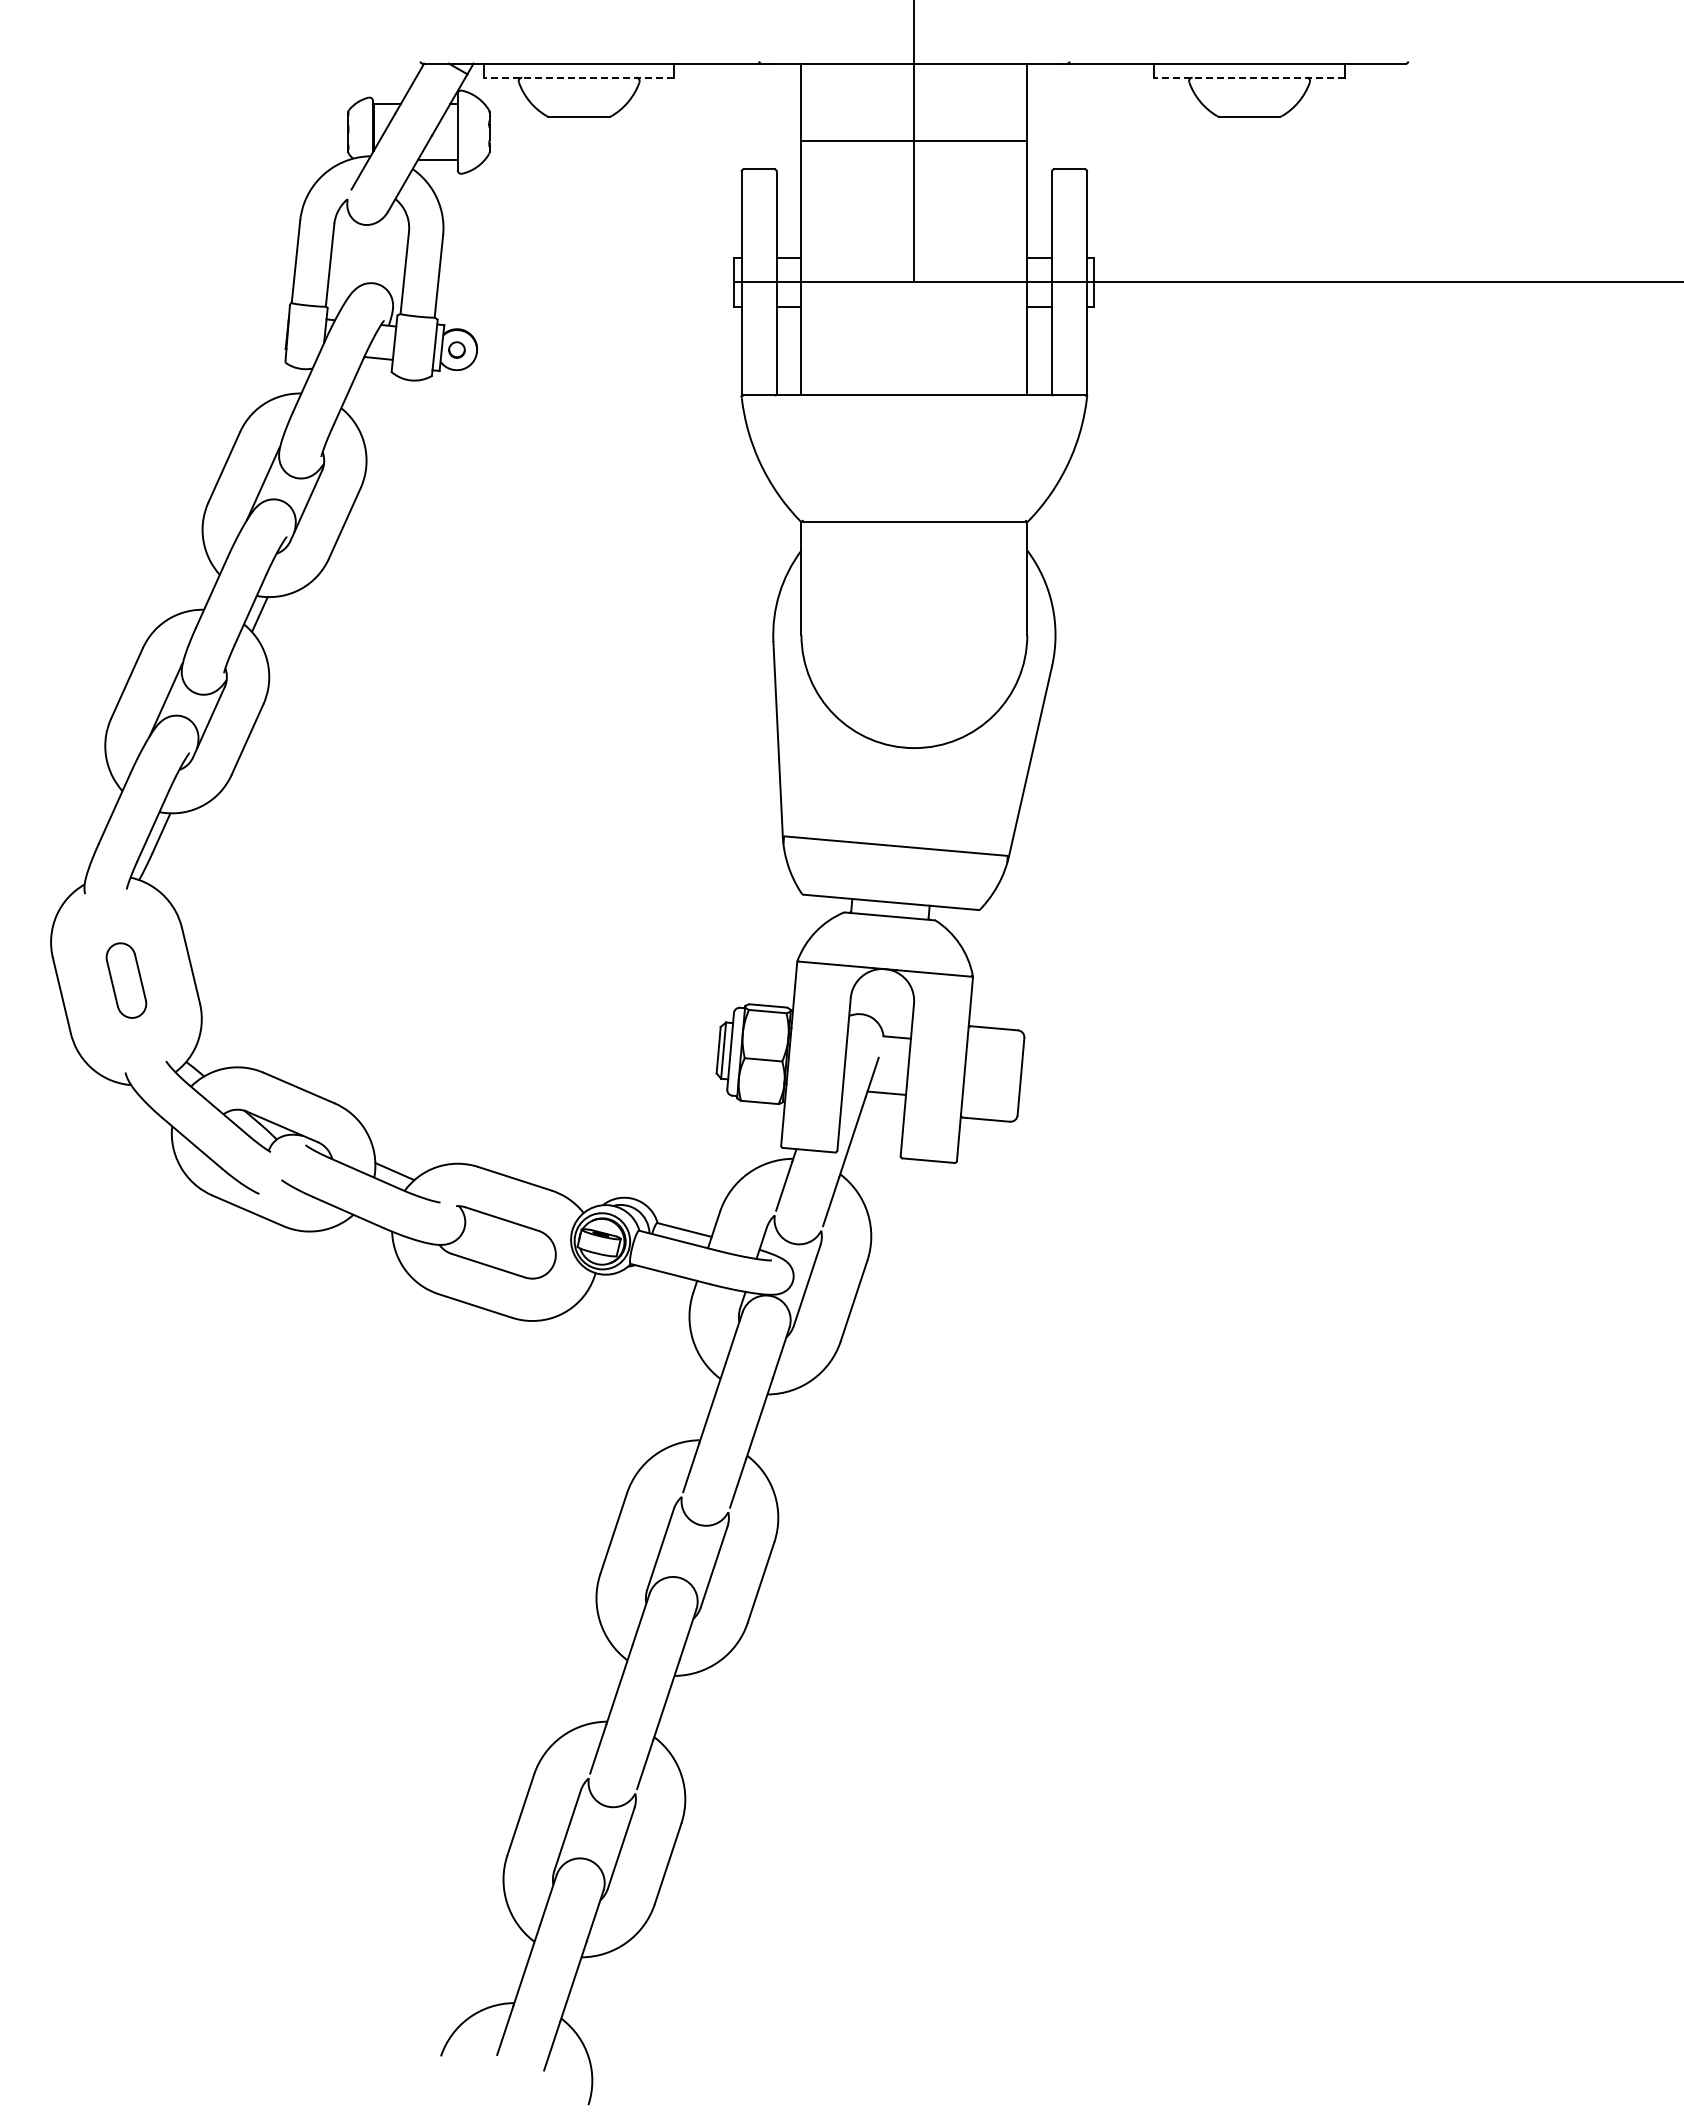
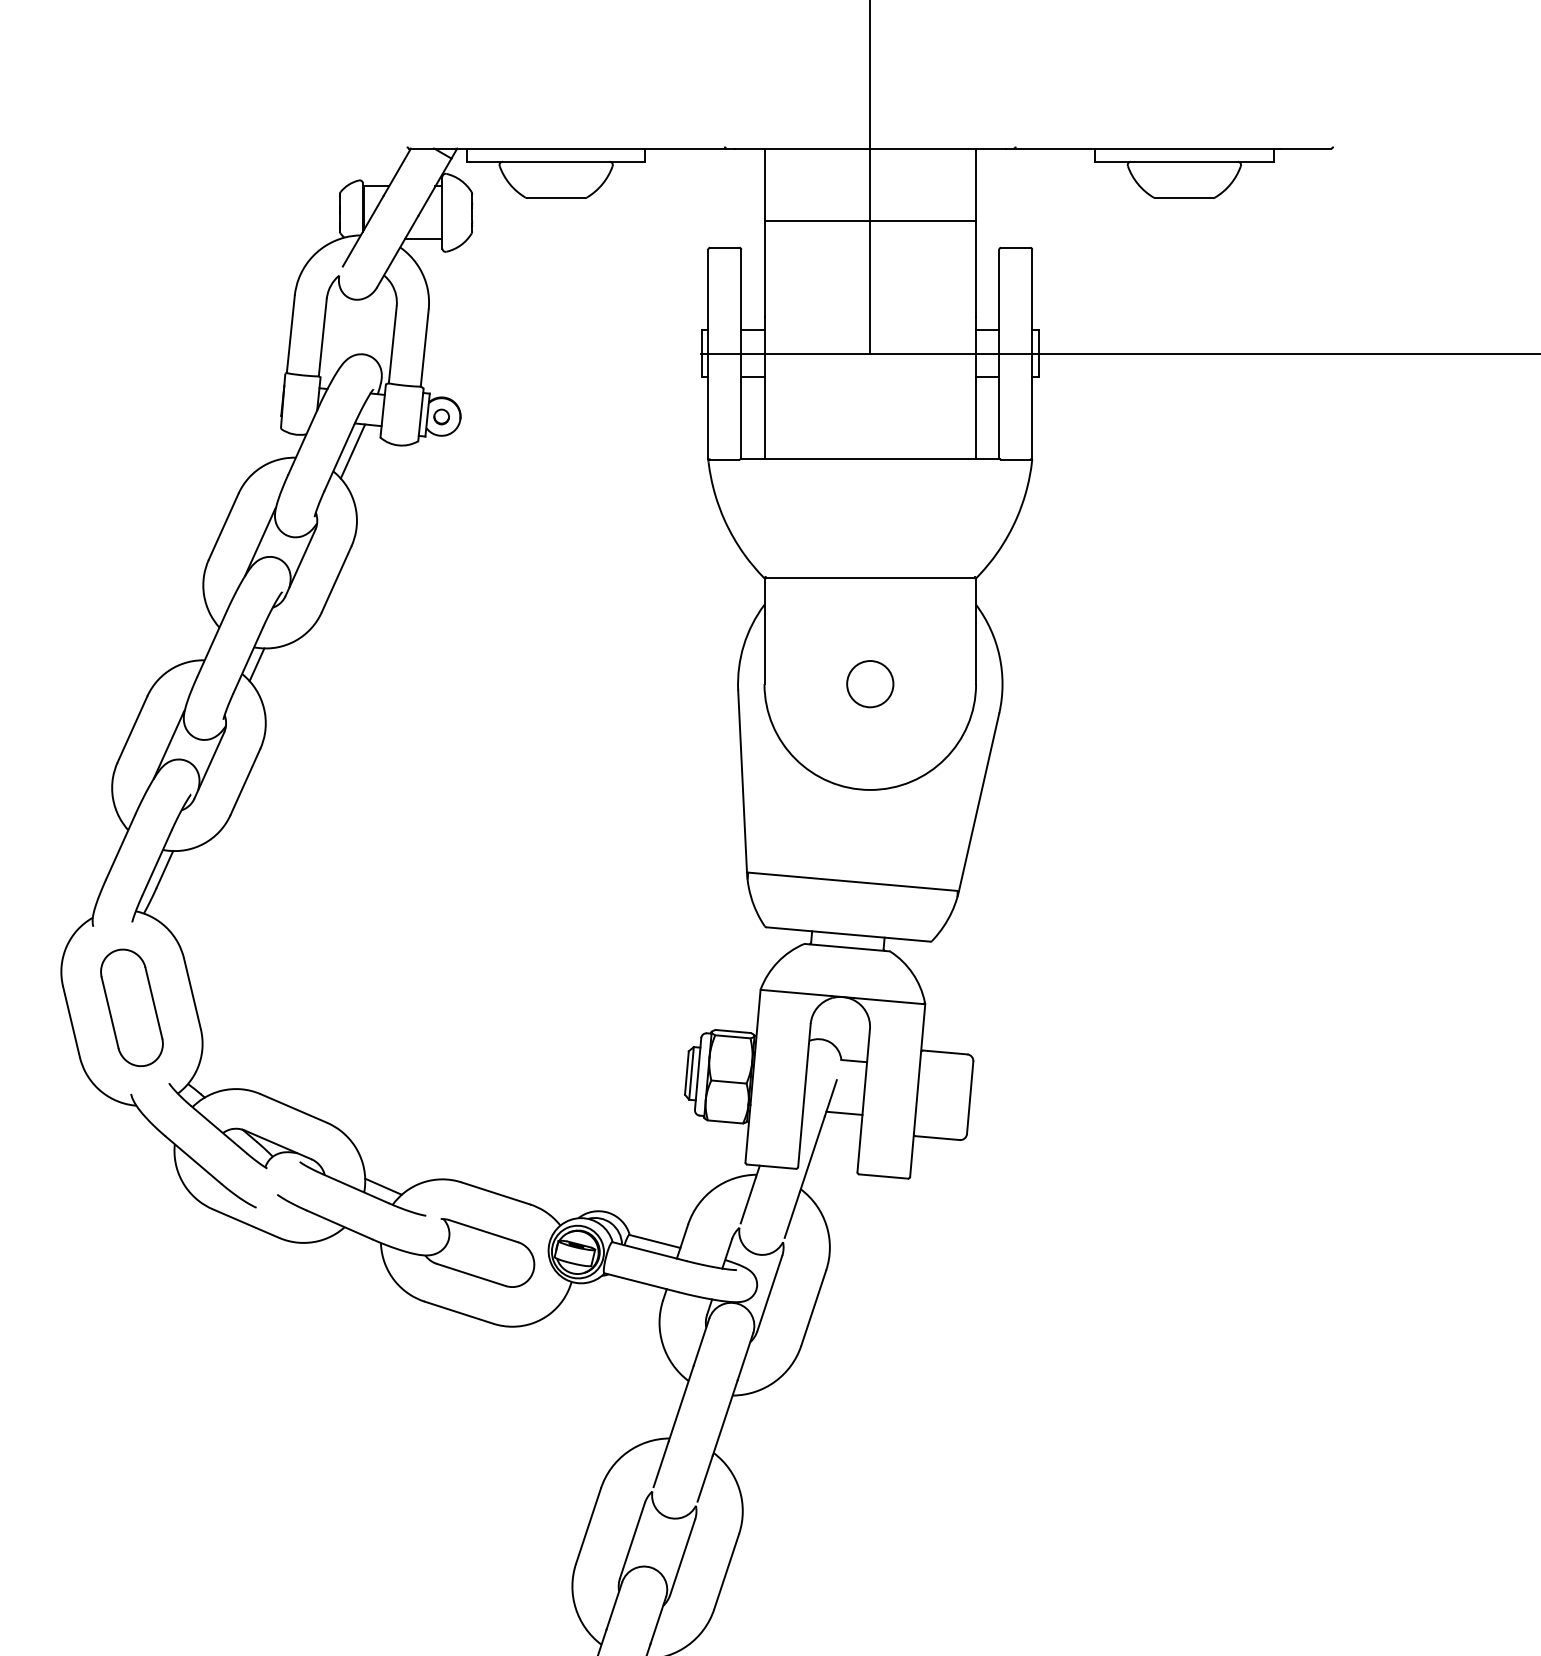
line: (578, 77) -> (555, 161), dashed -> solid
line: (1249, 77) -> (1184, 161), dashed -> solid
line: (362, 386) -> (353, 451), added
circle: (913, 634) -> (869, 683), added
part: (126, 980) -> (132, 1007), size x1.67

